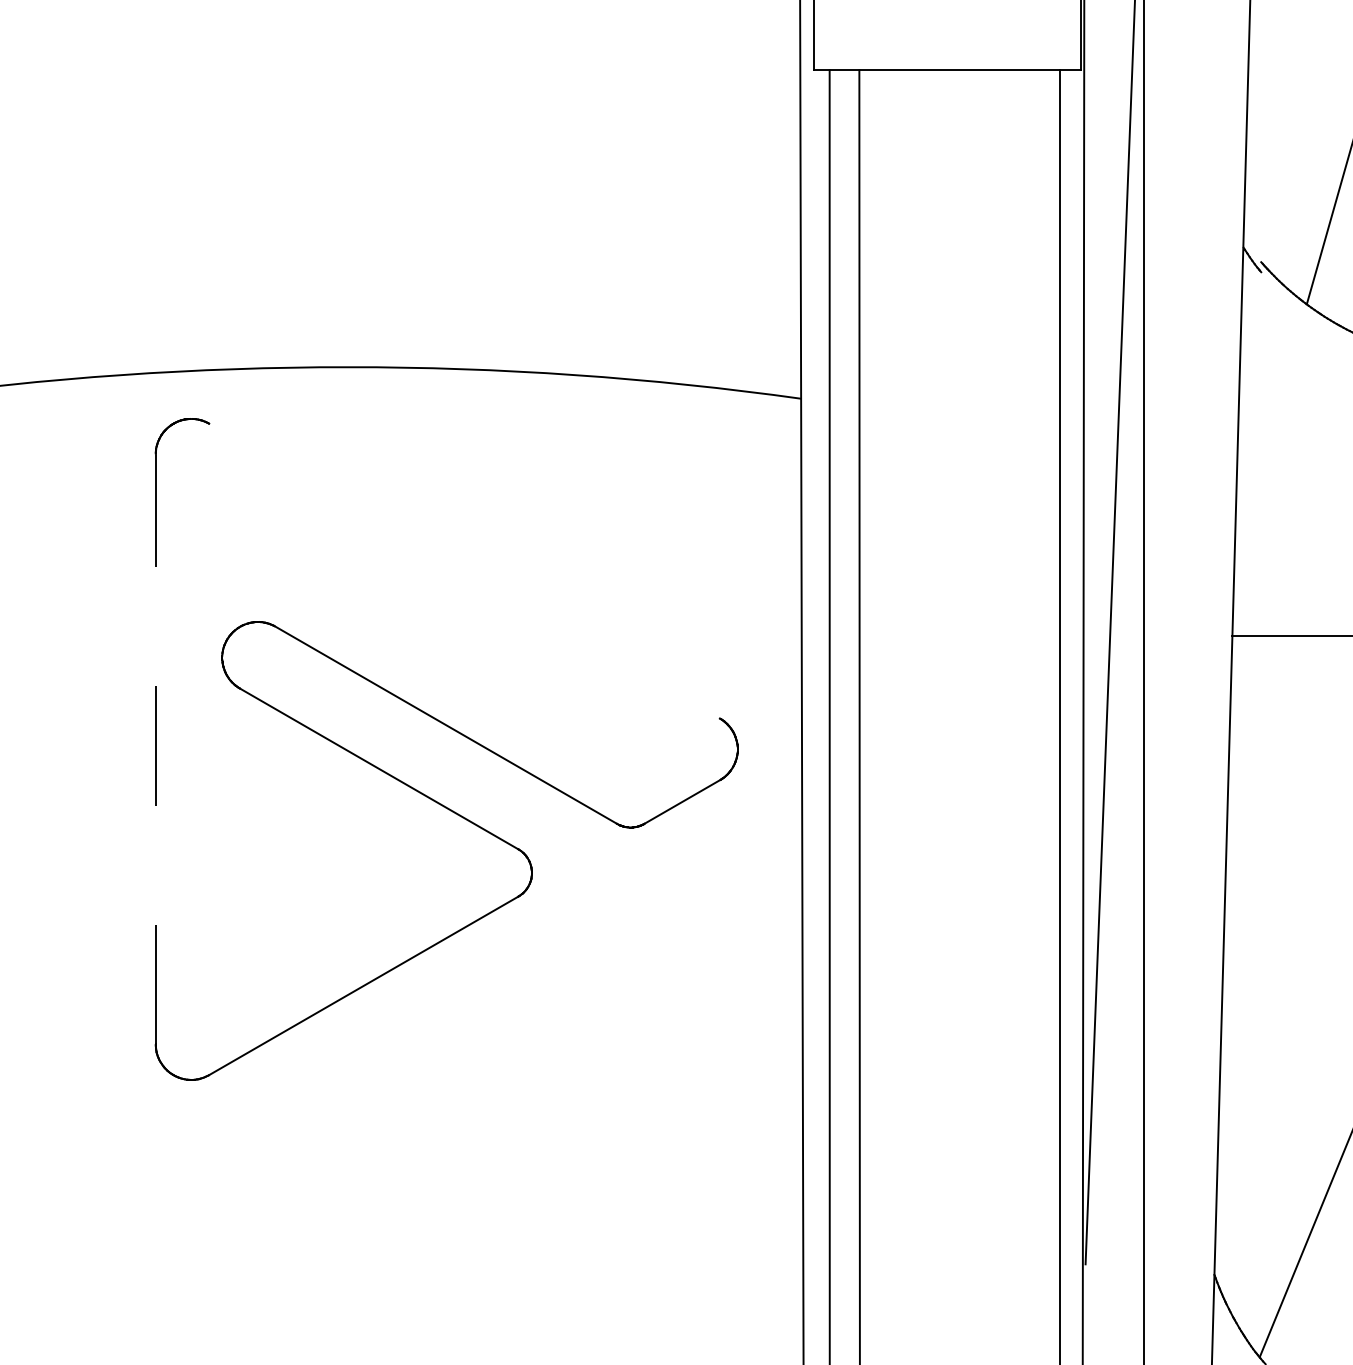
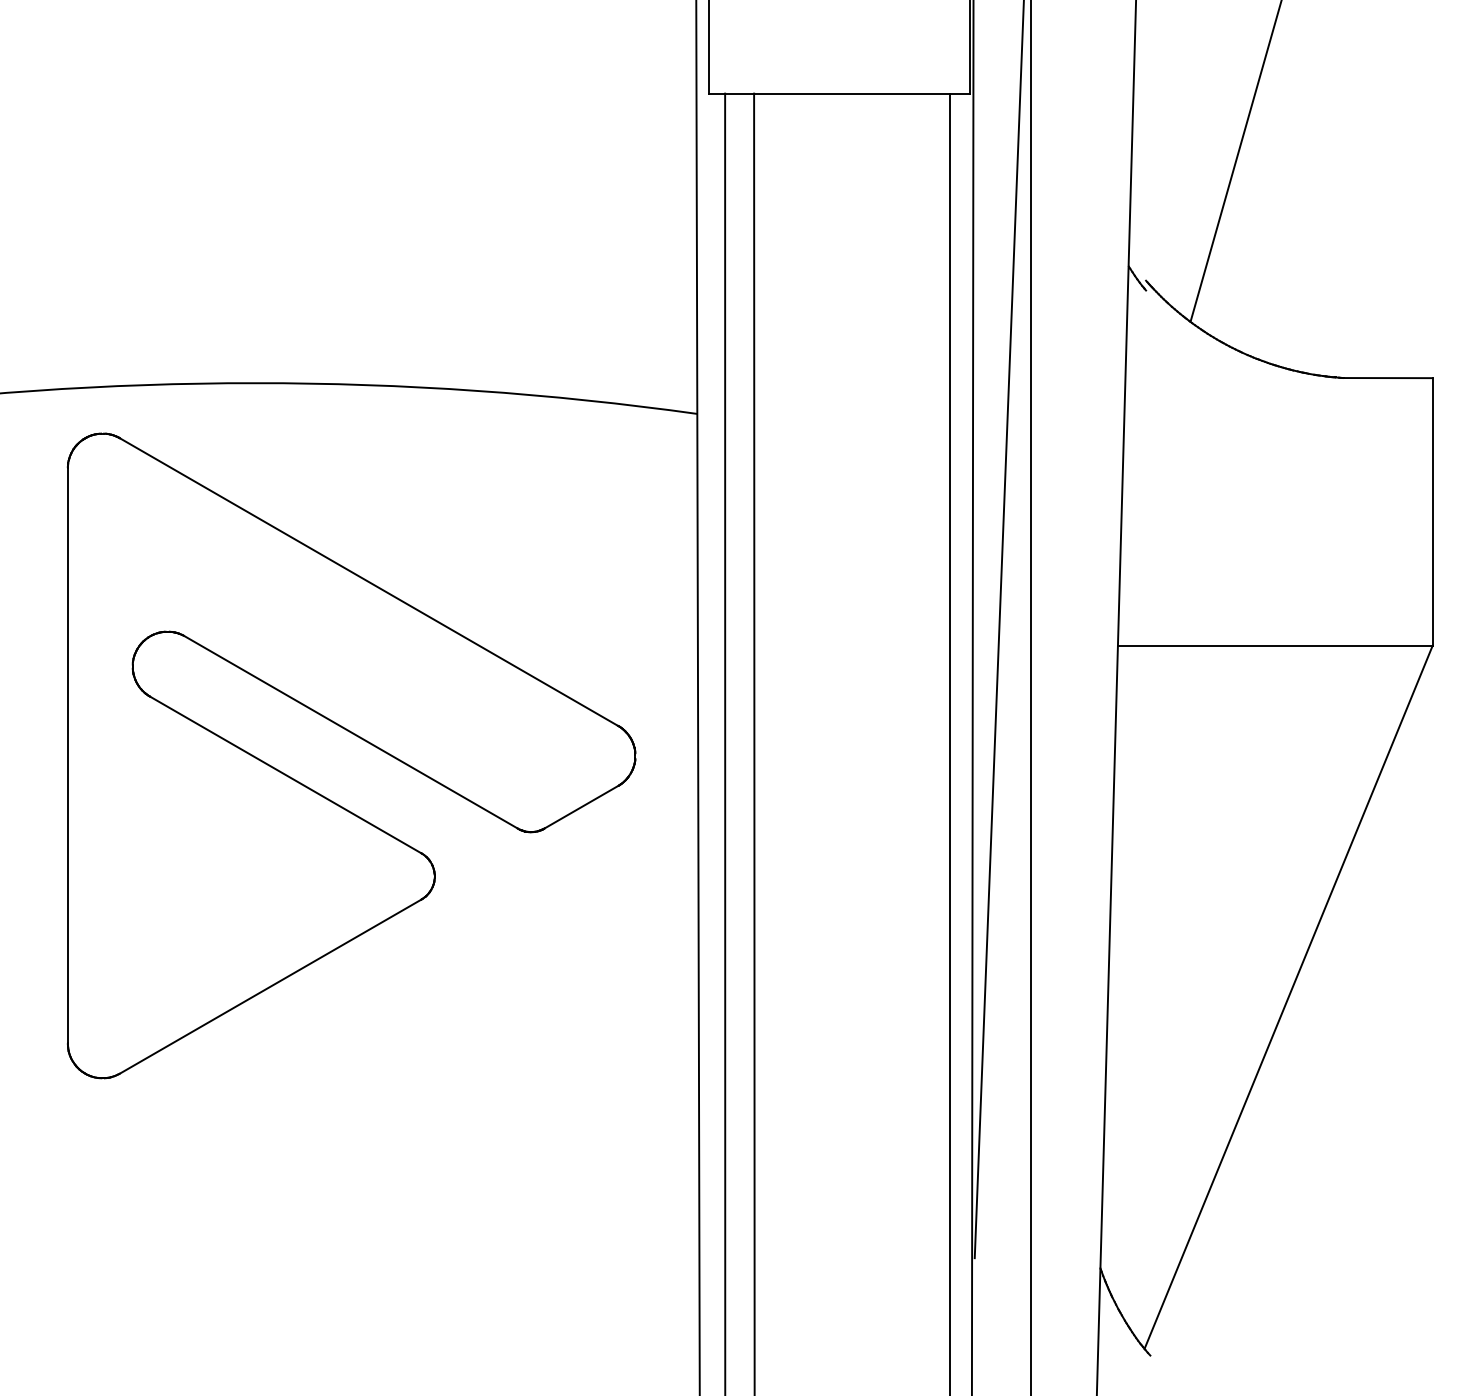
line: (463, 570) -> (368, 581), added
line: (155, 748) -> (67, 755), dashed -> solid

